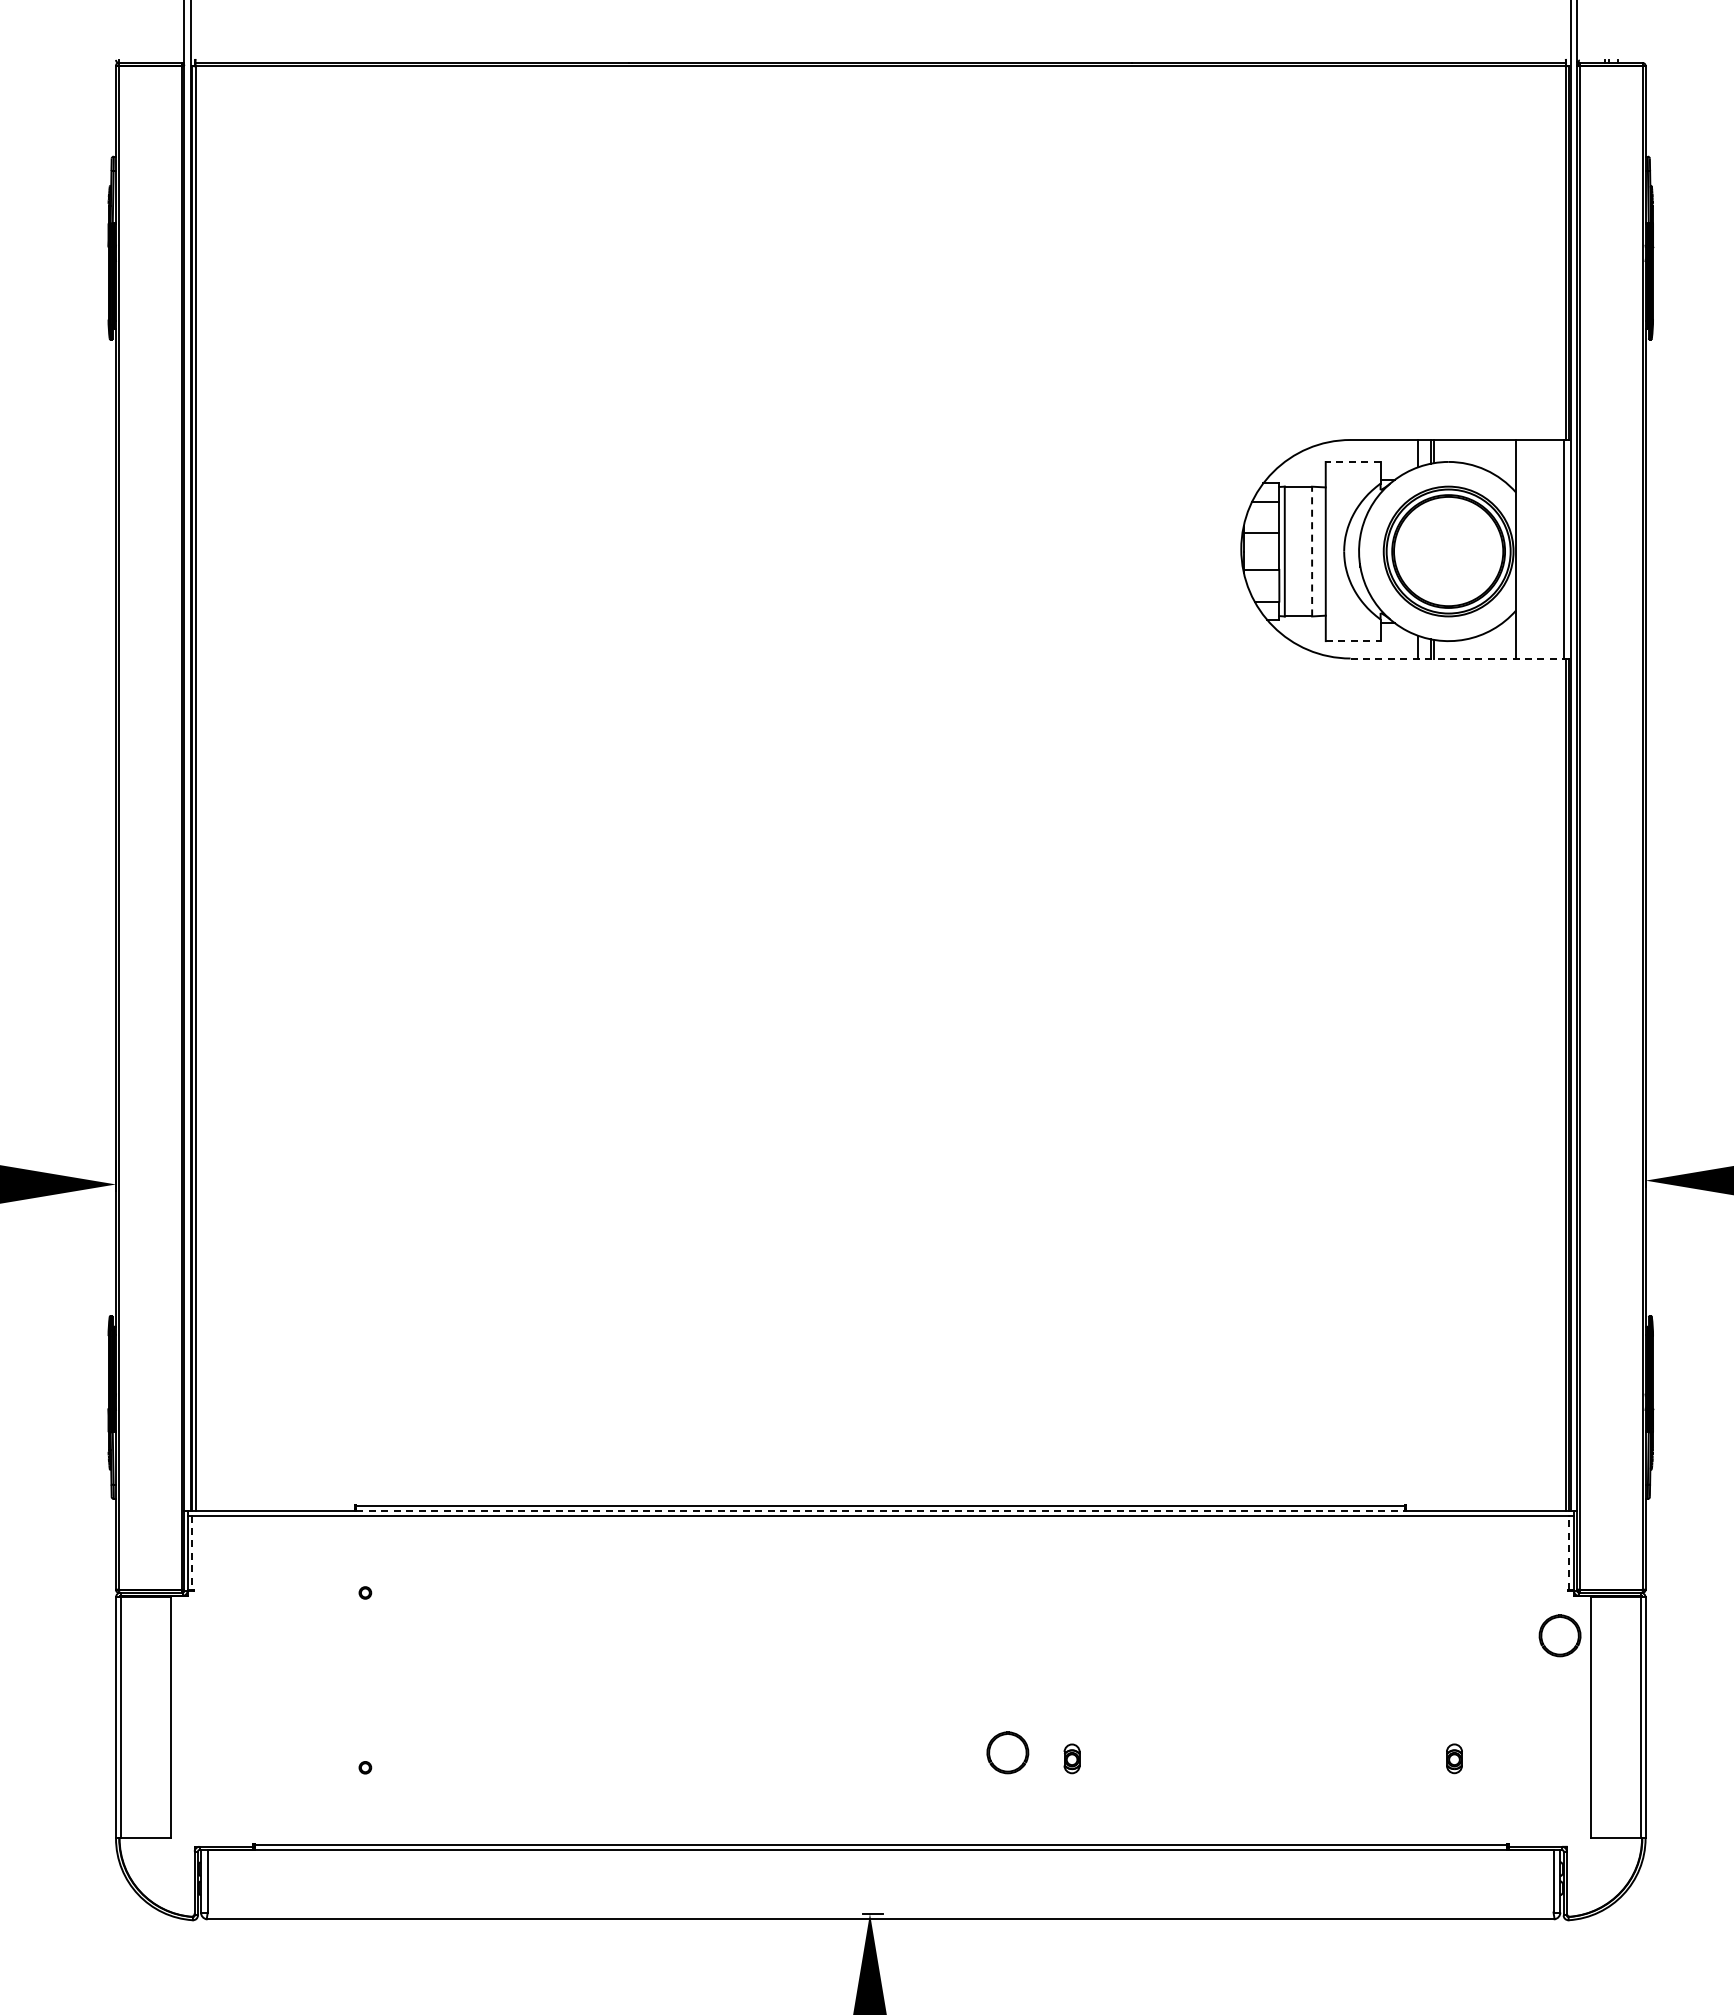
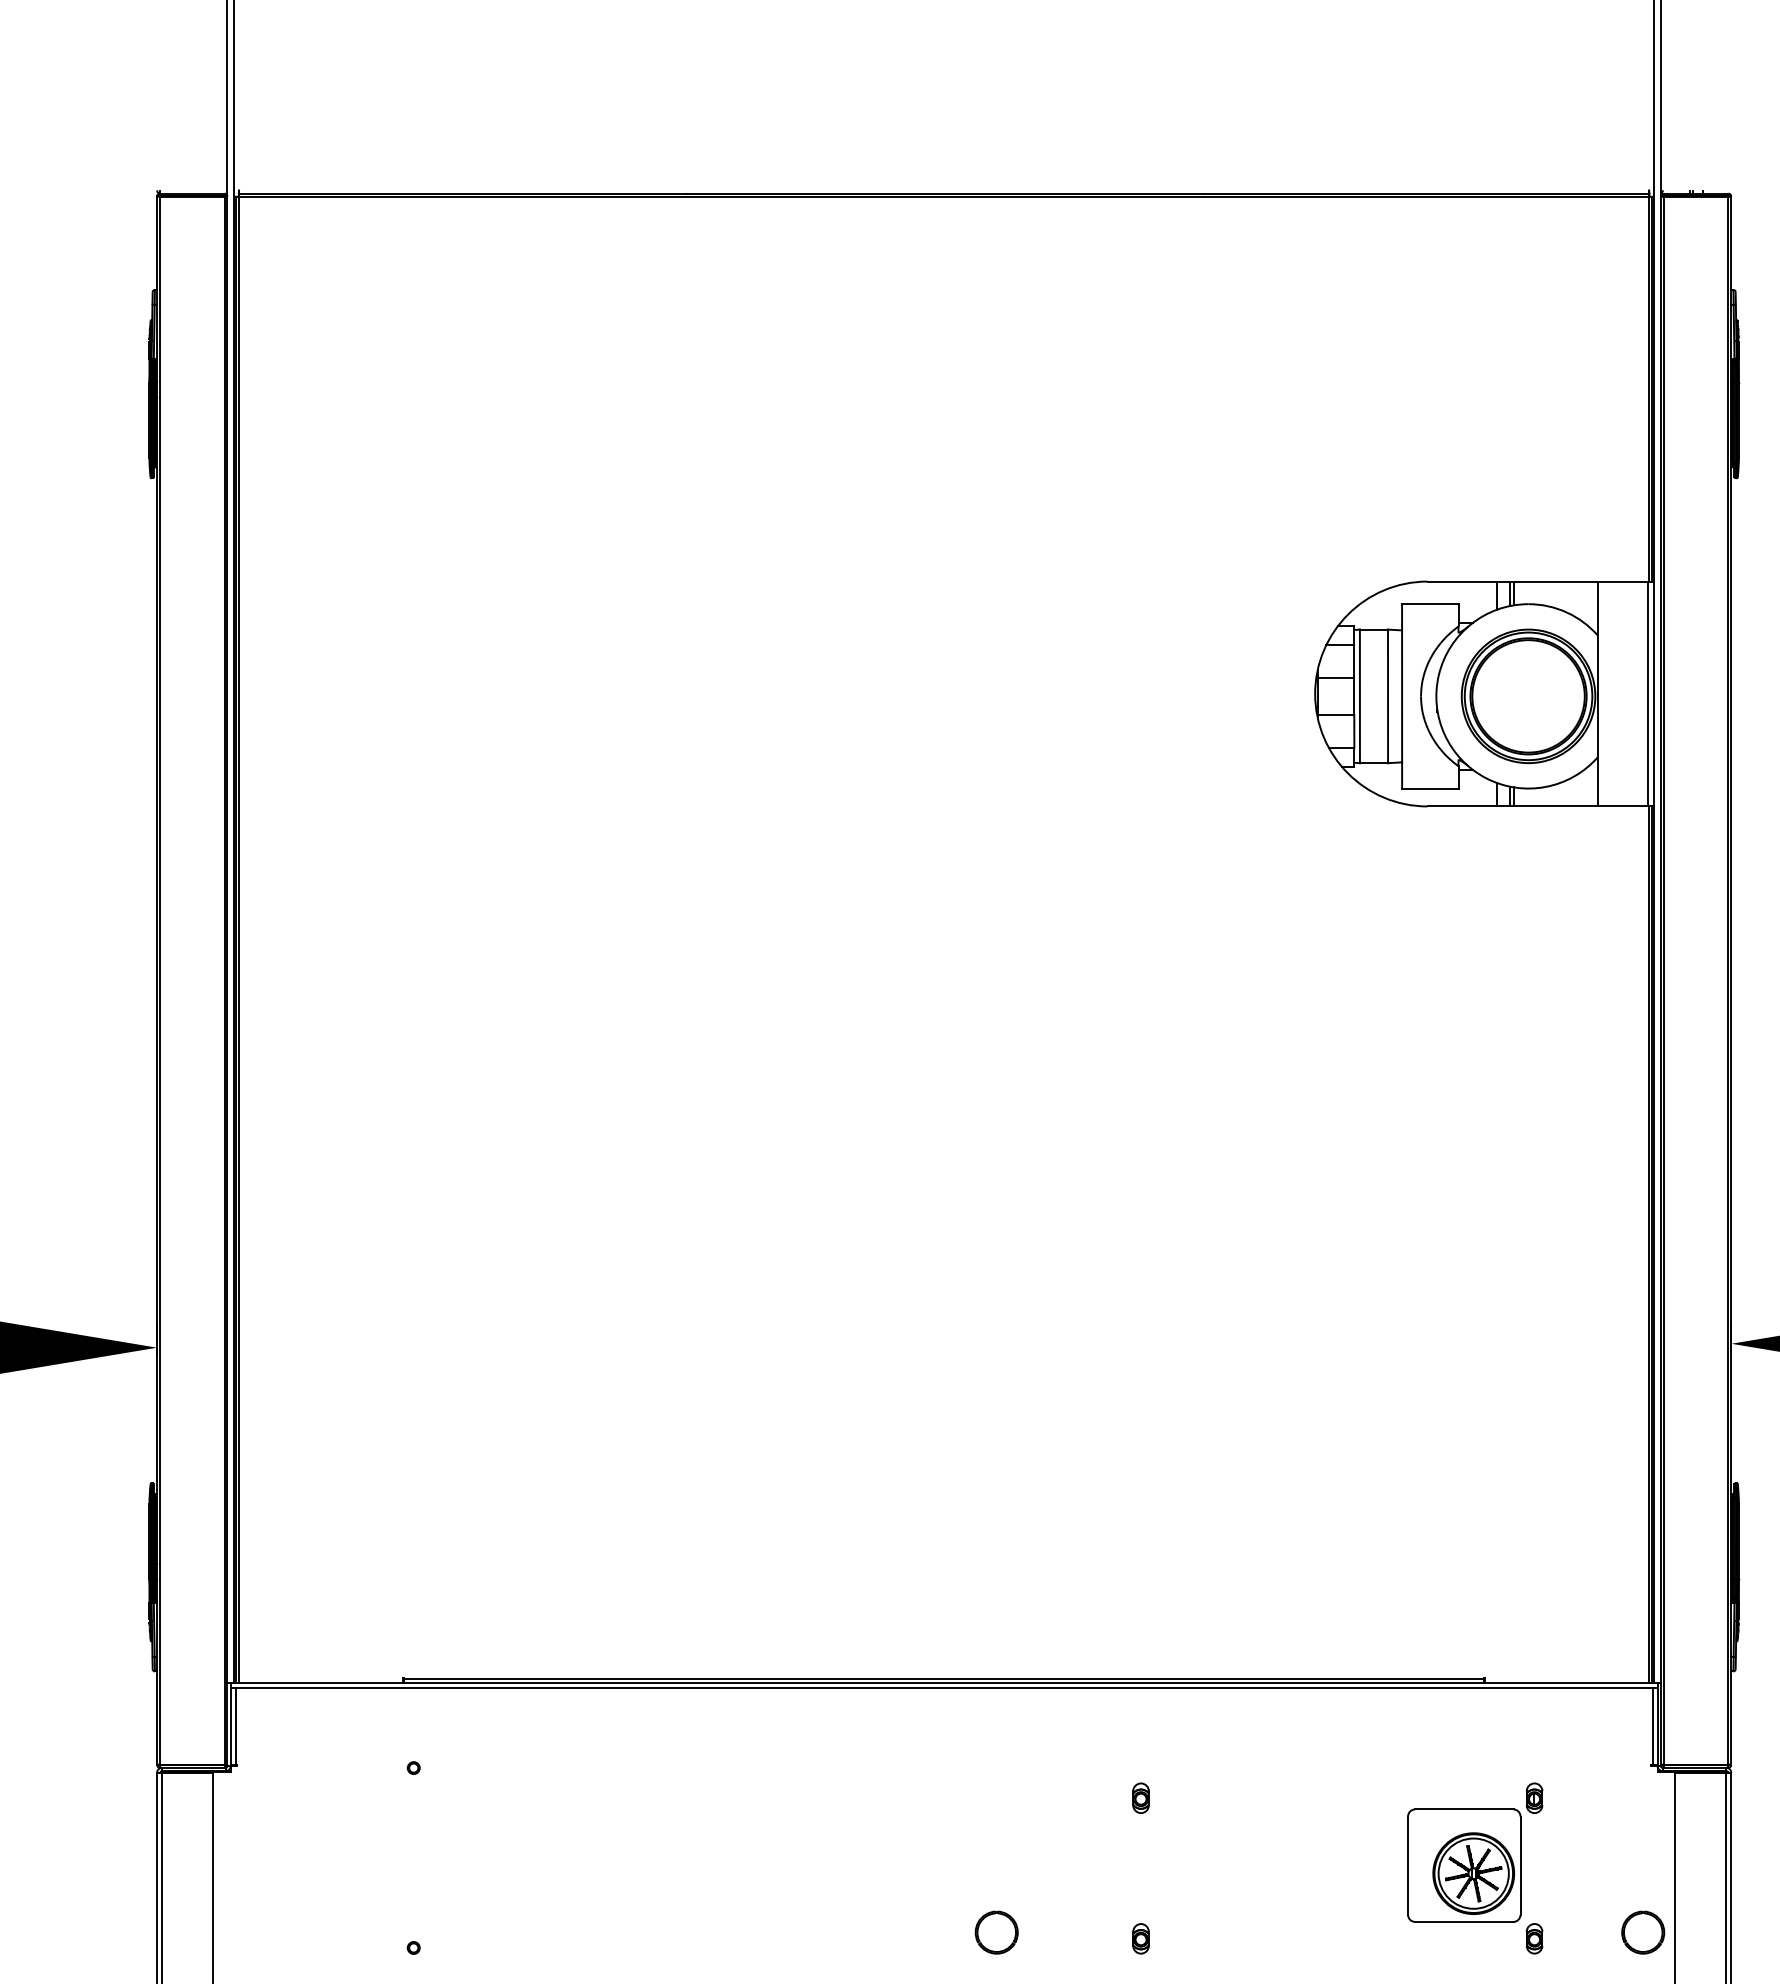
line: (1352, 461) -> (1429, 603), dashed -> solid
line: (1312, 551) -> (1388, 696), dashed -> solid
line: (1353, 641) -> (1430, 788), dashed -> solid
line: (1458, 658) -> (1538, 806), dashed -> solid
line: (881, 1510) -> (944, 1683), dashed -> solid
line: (192, 1552) -> (235, 1726), dashed -> solid
line: (1569, 1552) -> (1652, 1726), dashed -> solid
part: (1071, 1622) -> (1140, 1798), added
part: (1559, 1635) -> (1642, 1932), moved
part: (1396, 1675) -> (1474, 1853), added
part: (1007, 1752) -> (996, 1932), moved

